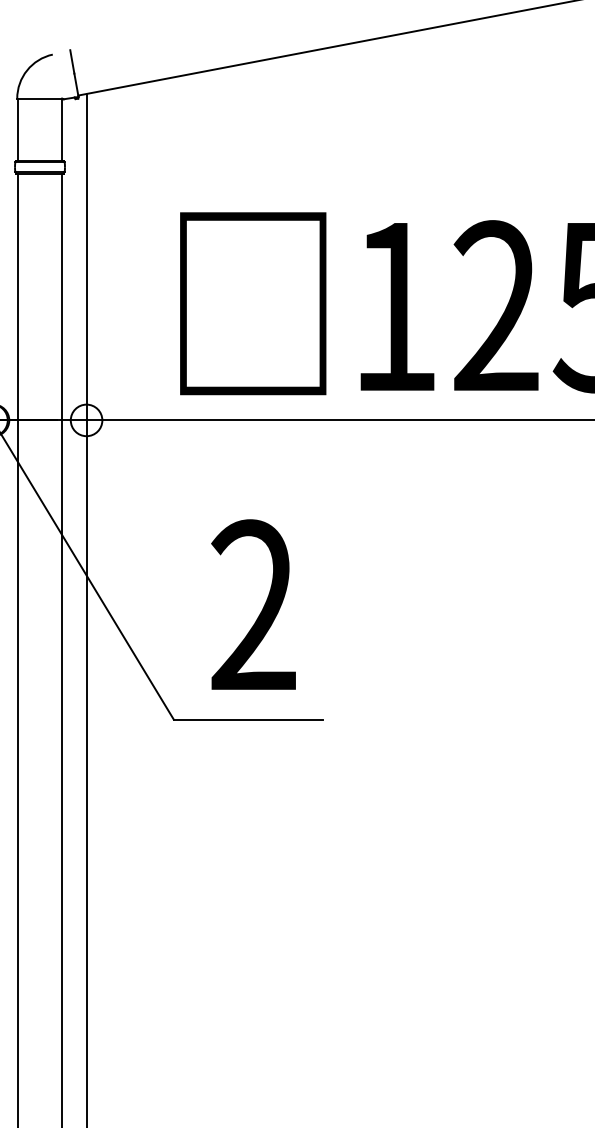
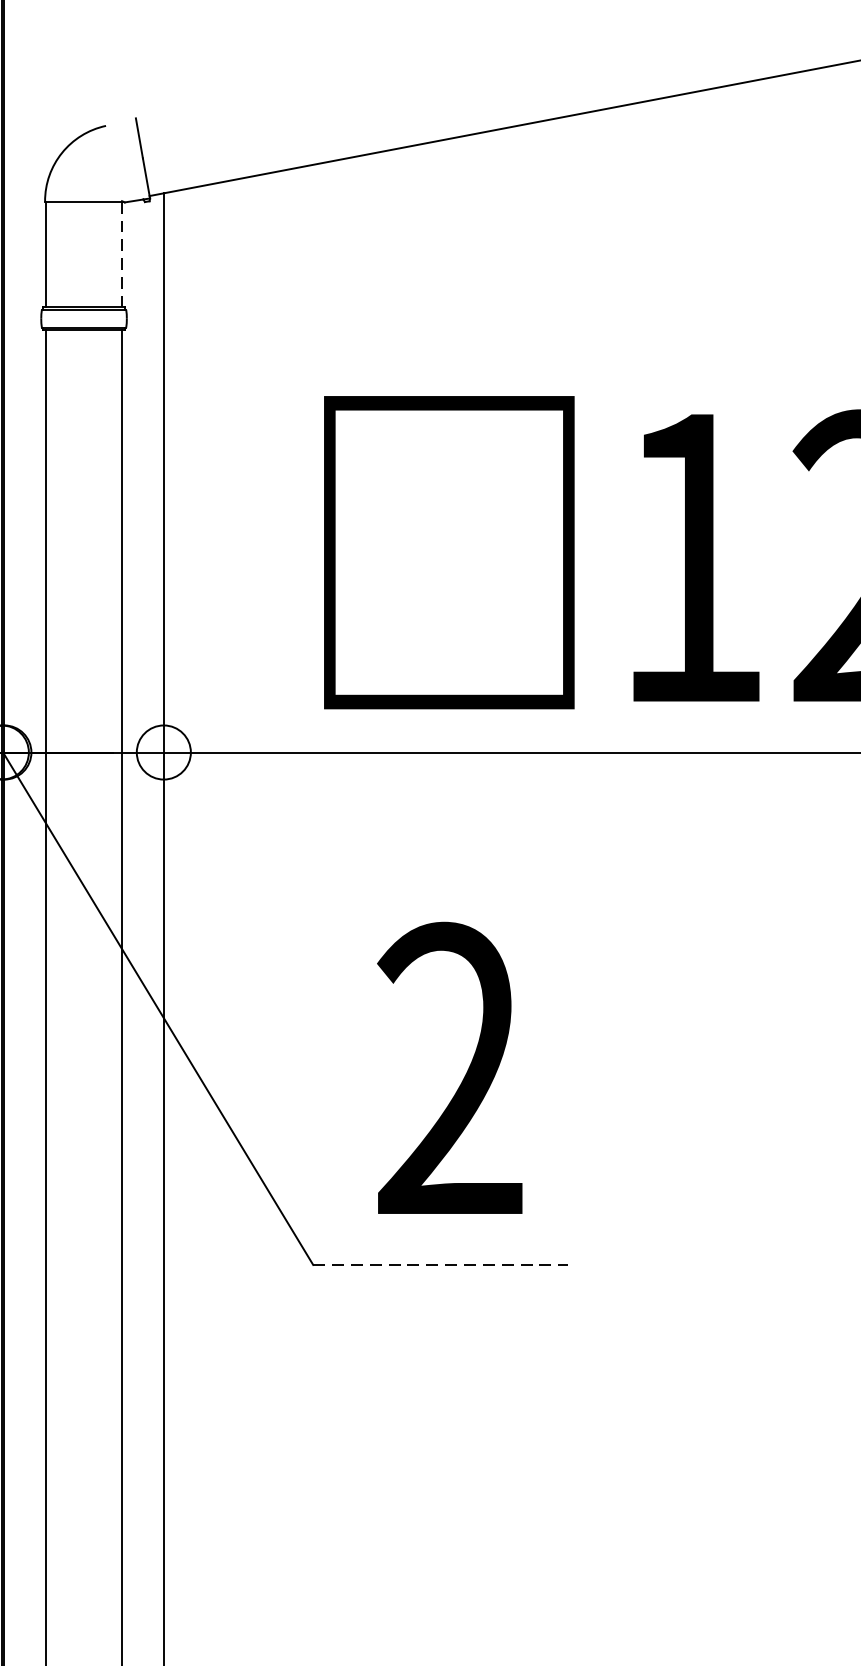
line: (62, 129) -> (122, 254), solid -> dashed
line: (248, 719) -> (441, 1264), solid -> dashed

